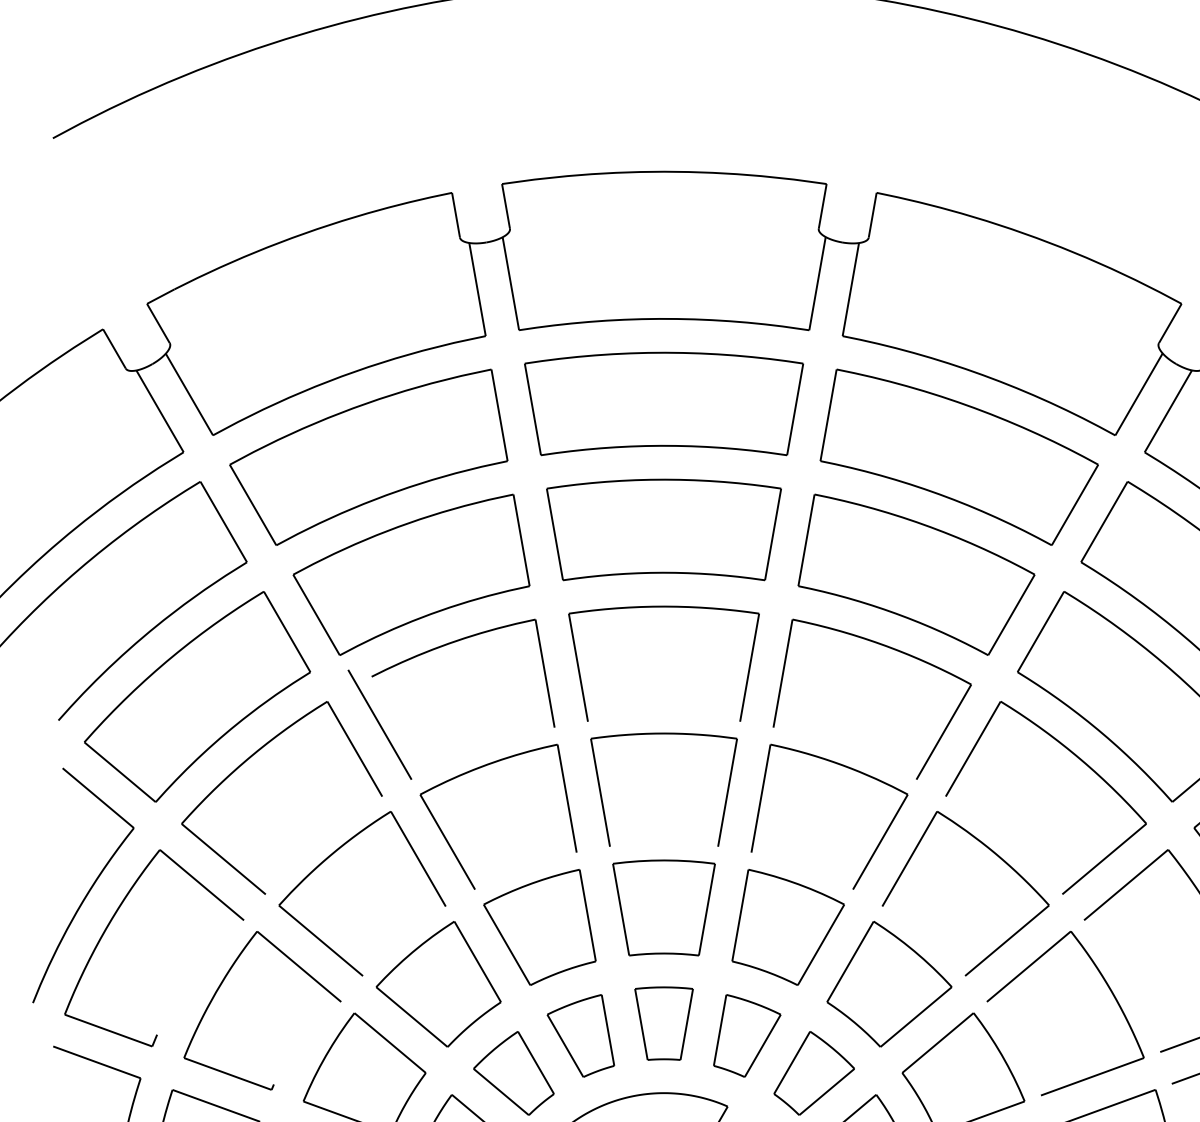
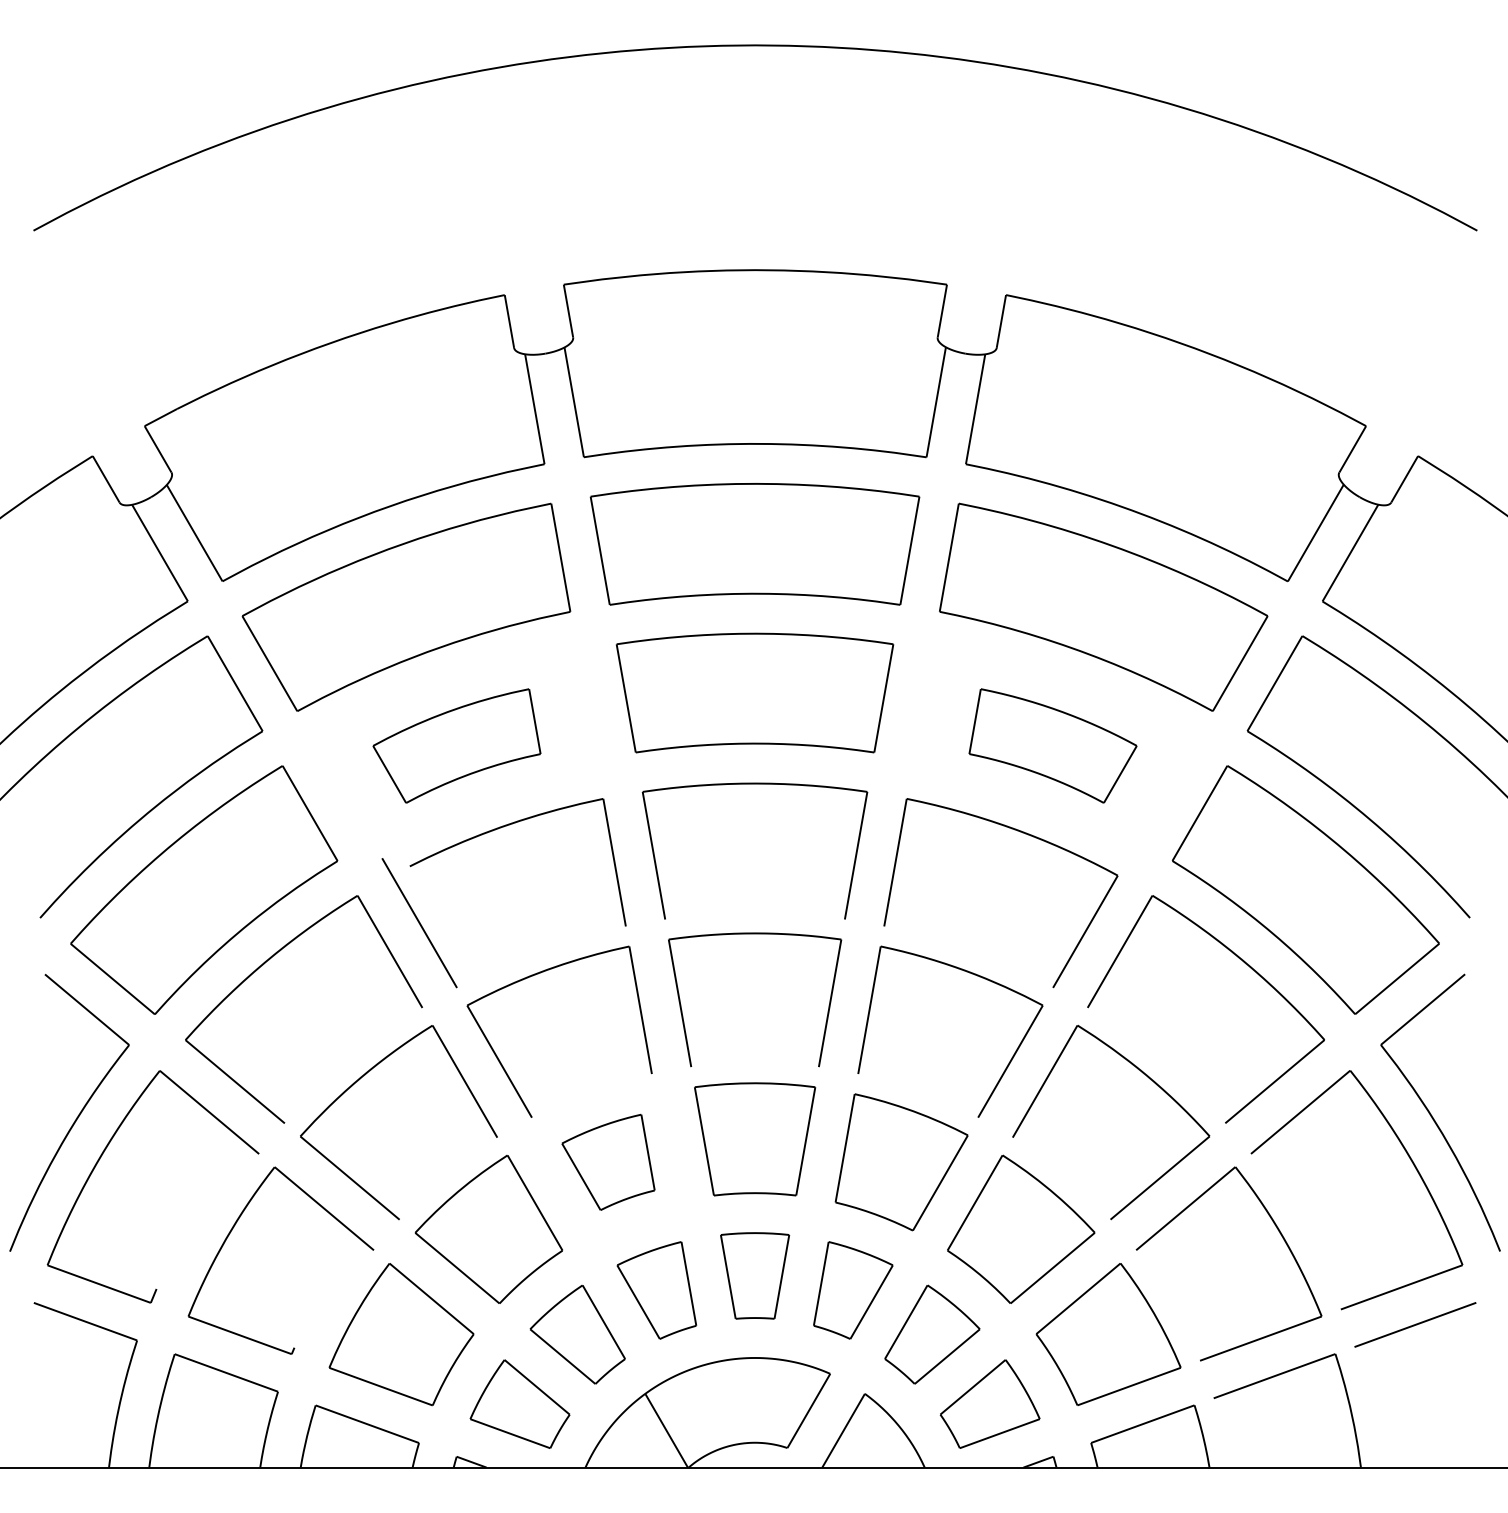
part: (411, 574) -> (456, 745), size x0.6
part: (915, 574) -> (1052, 745), size x0.6
part: (539, 927) -> (608, 1162), size x0.7

